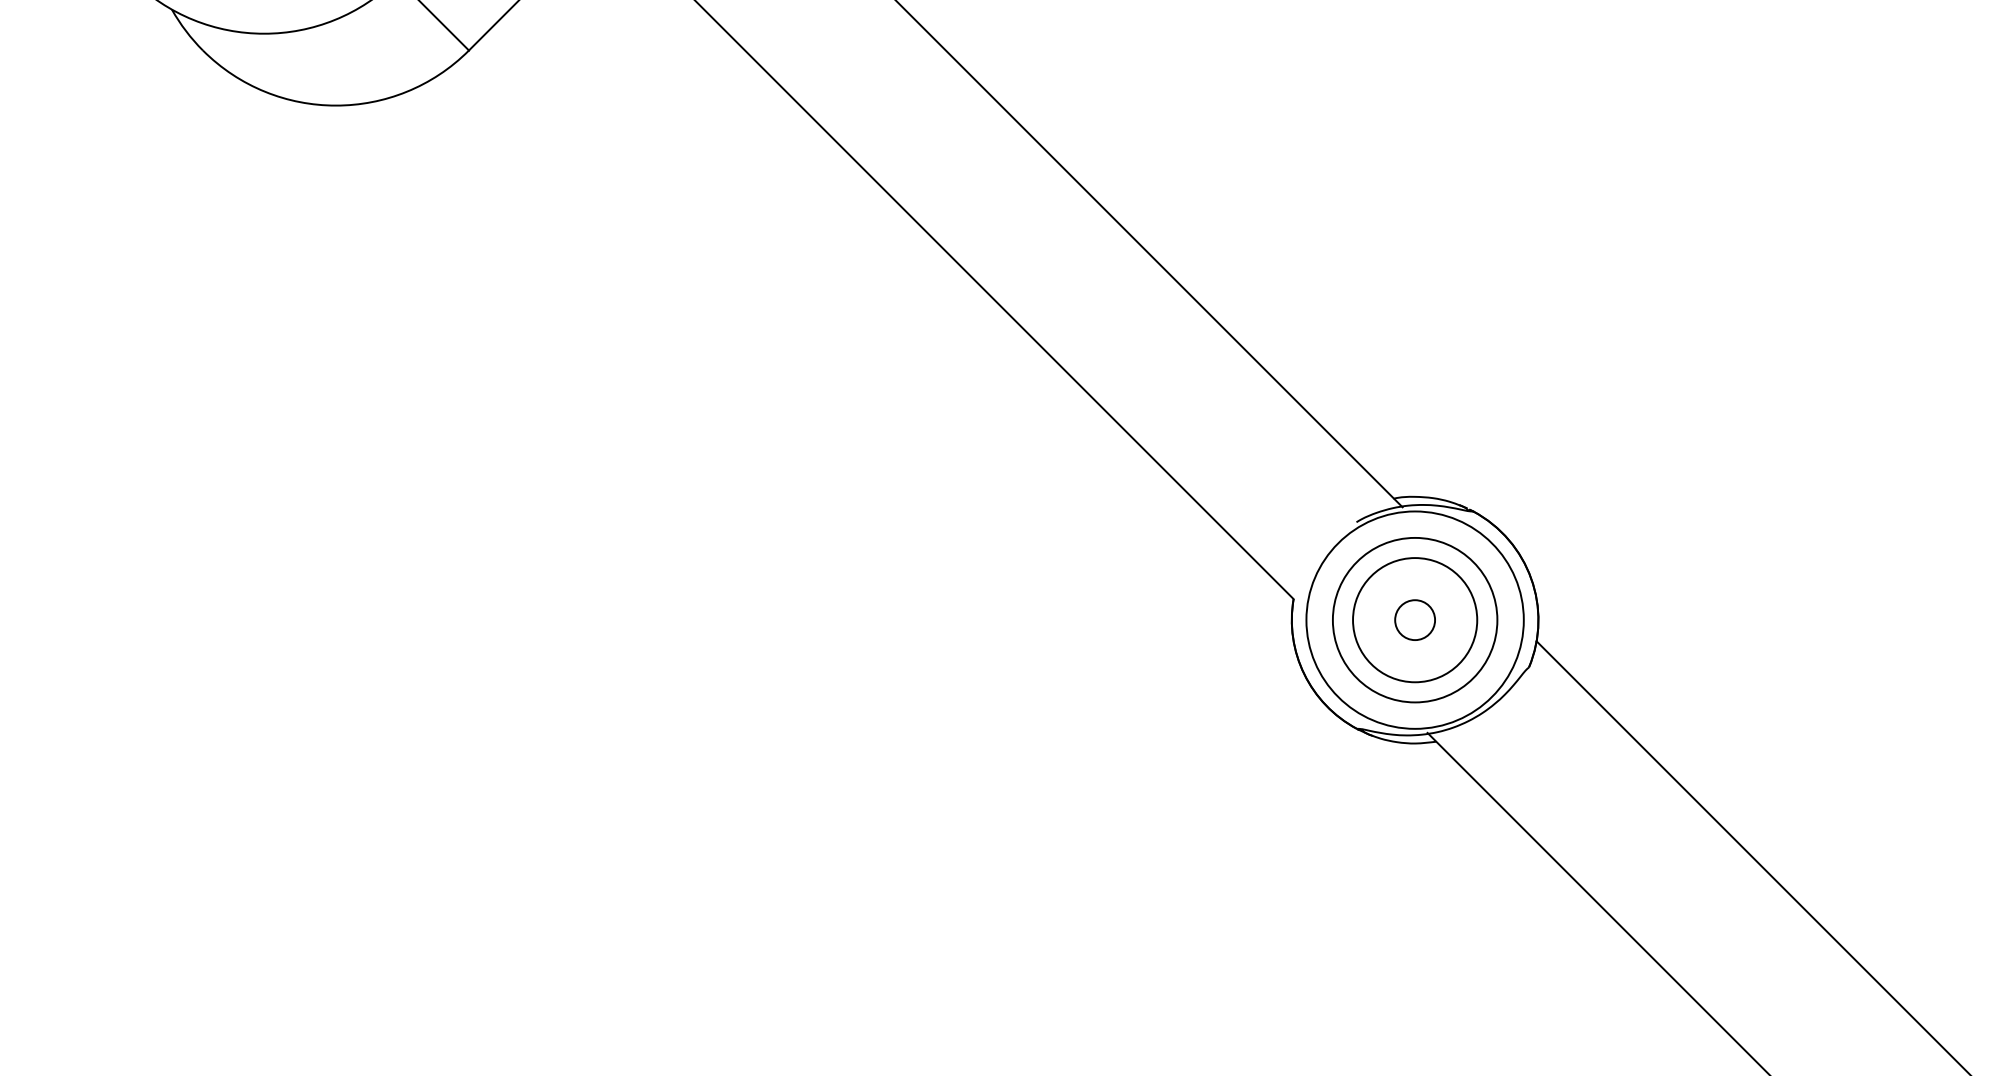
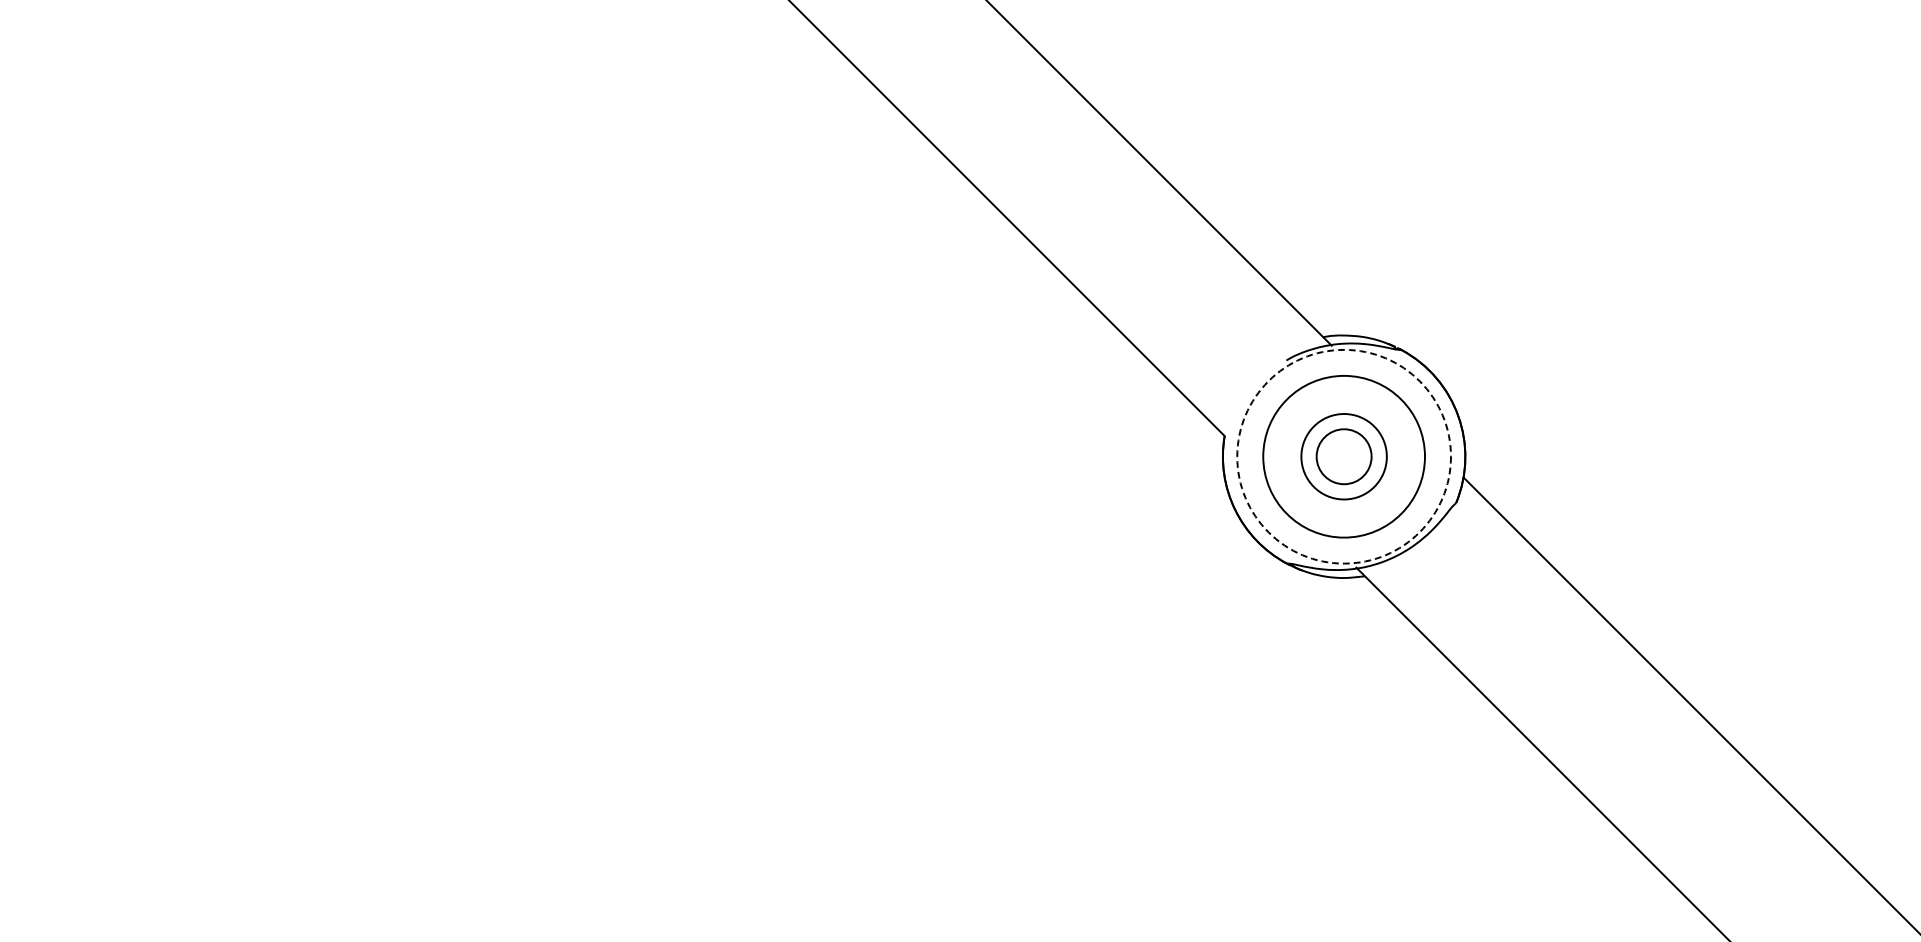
circle: (1414, 619) -> (1343, 456), solid -> dashed
circle: (1415, 620) -> (1344, 457), size x0.7
circle: (1415, 620) -> (1344, 457), size x1.4

